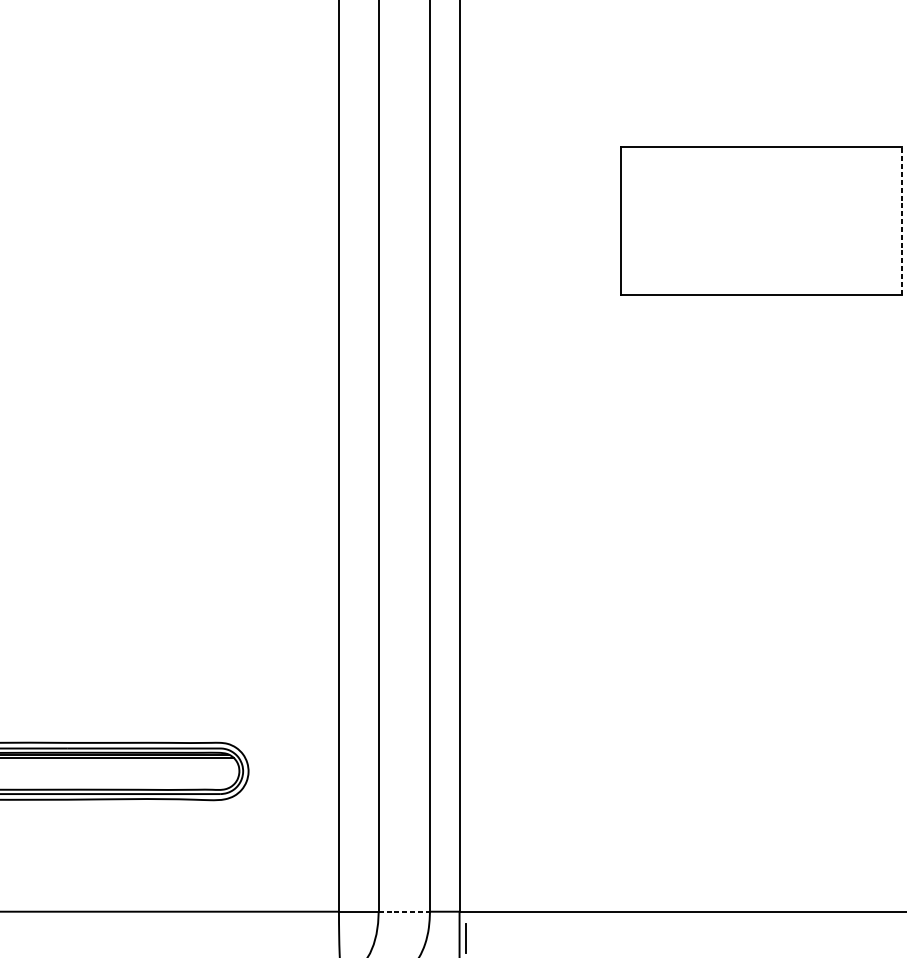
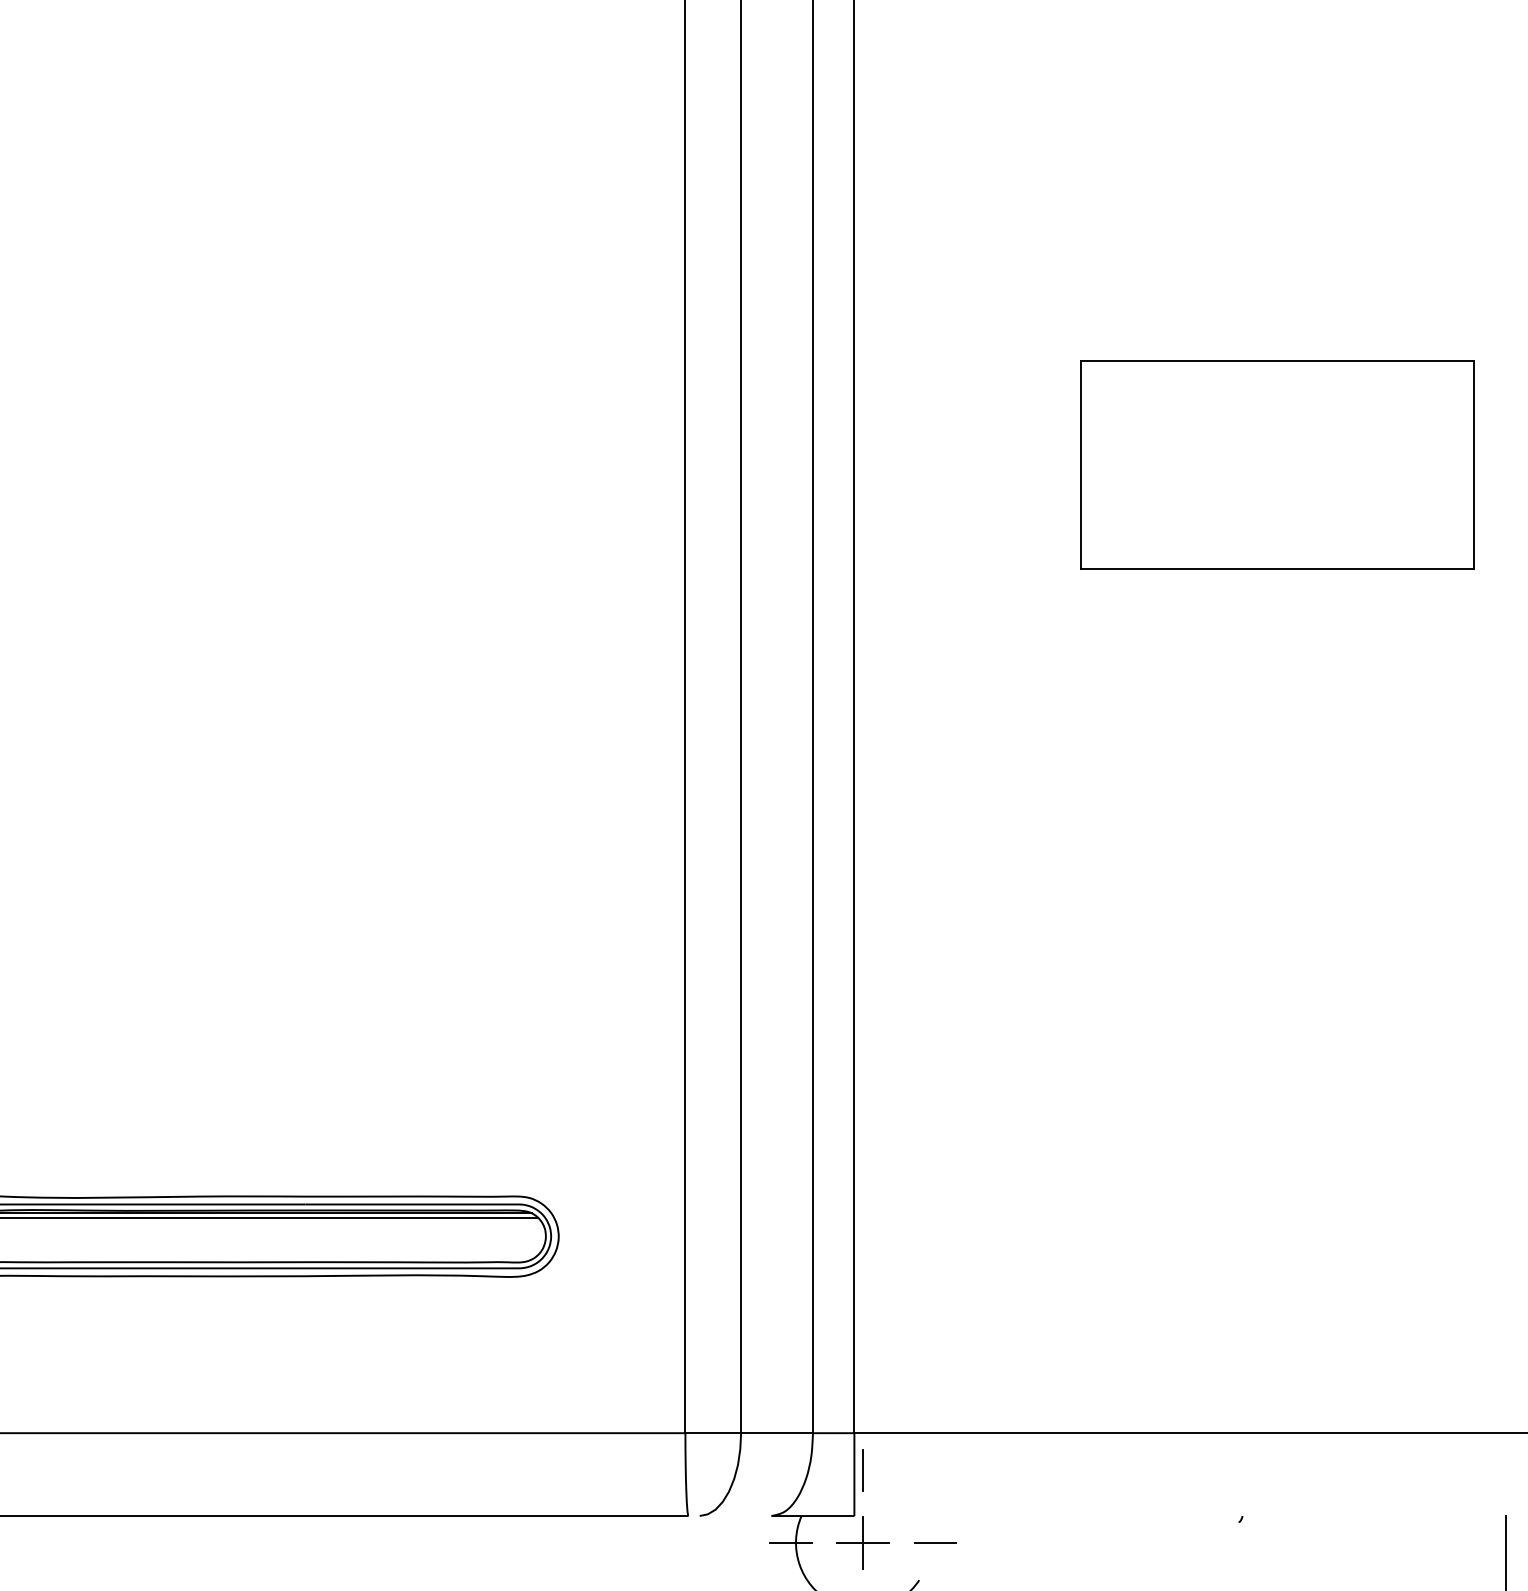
line: (902, 221) -> (1474, 465), dashed -> solid
line: (404, 911) -> (777, 1433), dashed -> solid

